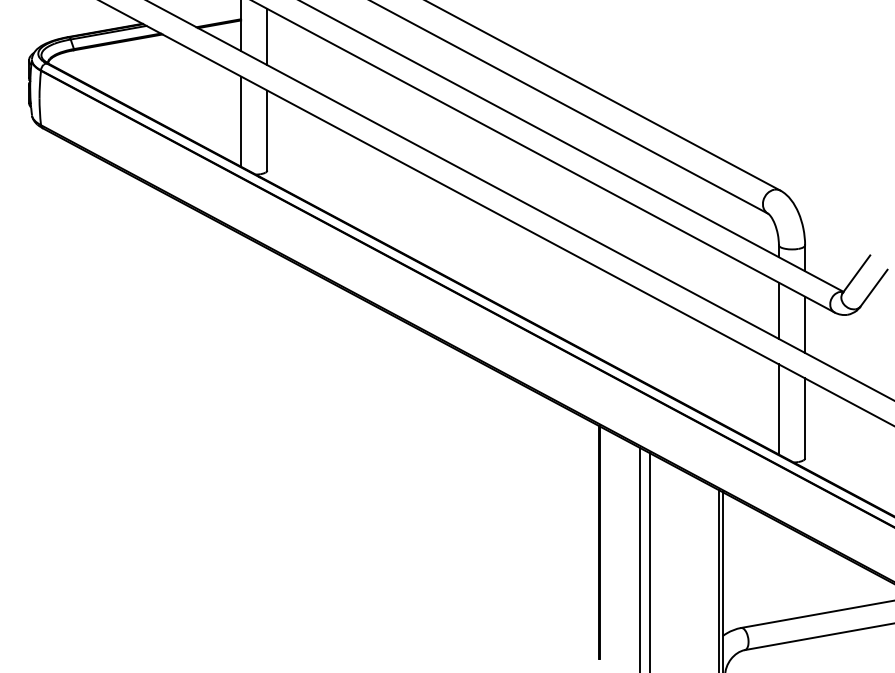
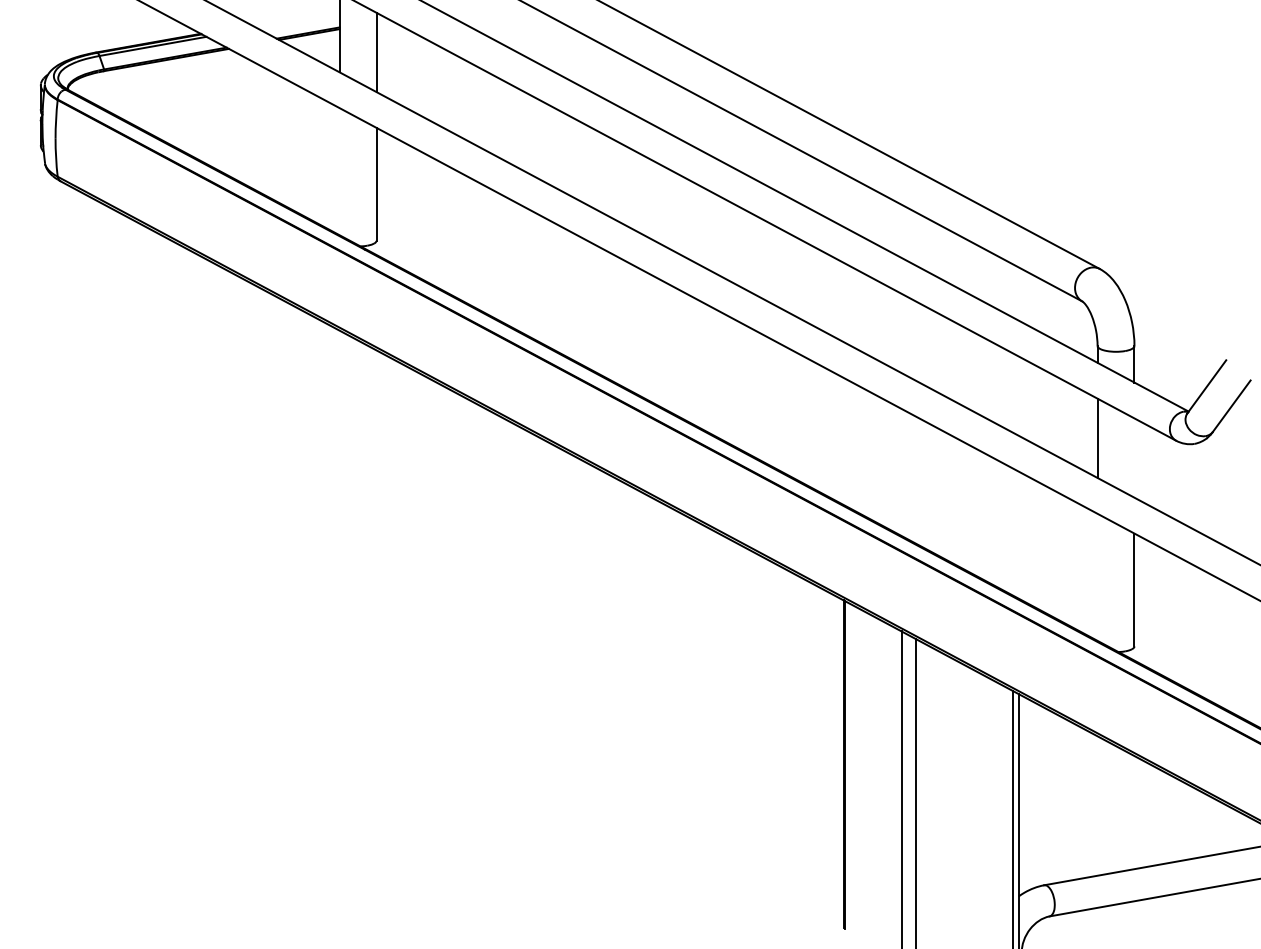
line: (241, 121) -> (339, 171), removed
line: (805, 324) -> (1134, 457), removed
line: (778, 408) -> (1097, 576), removed

